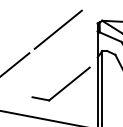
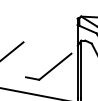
line: (58, 29) -> (46, 23), removed

